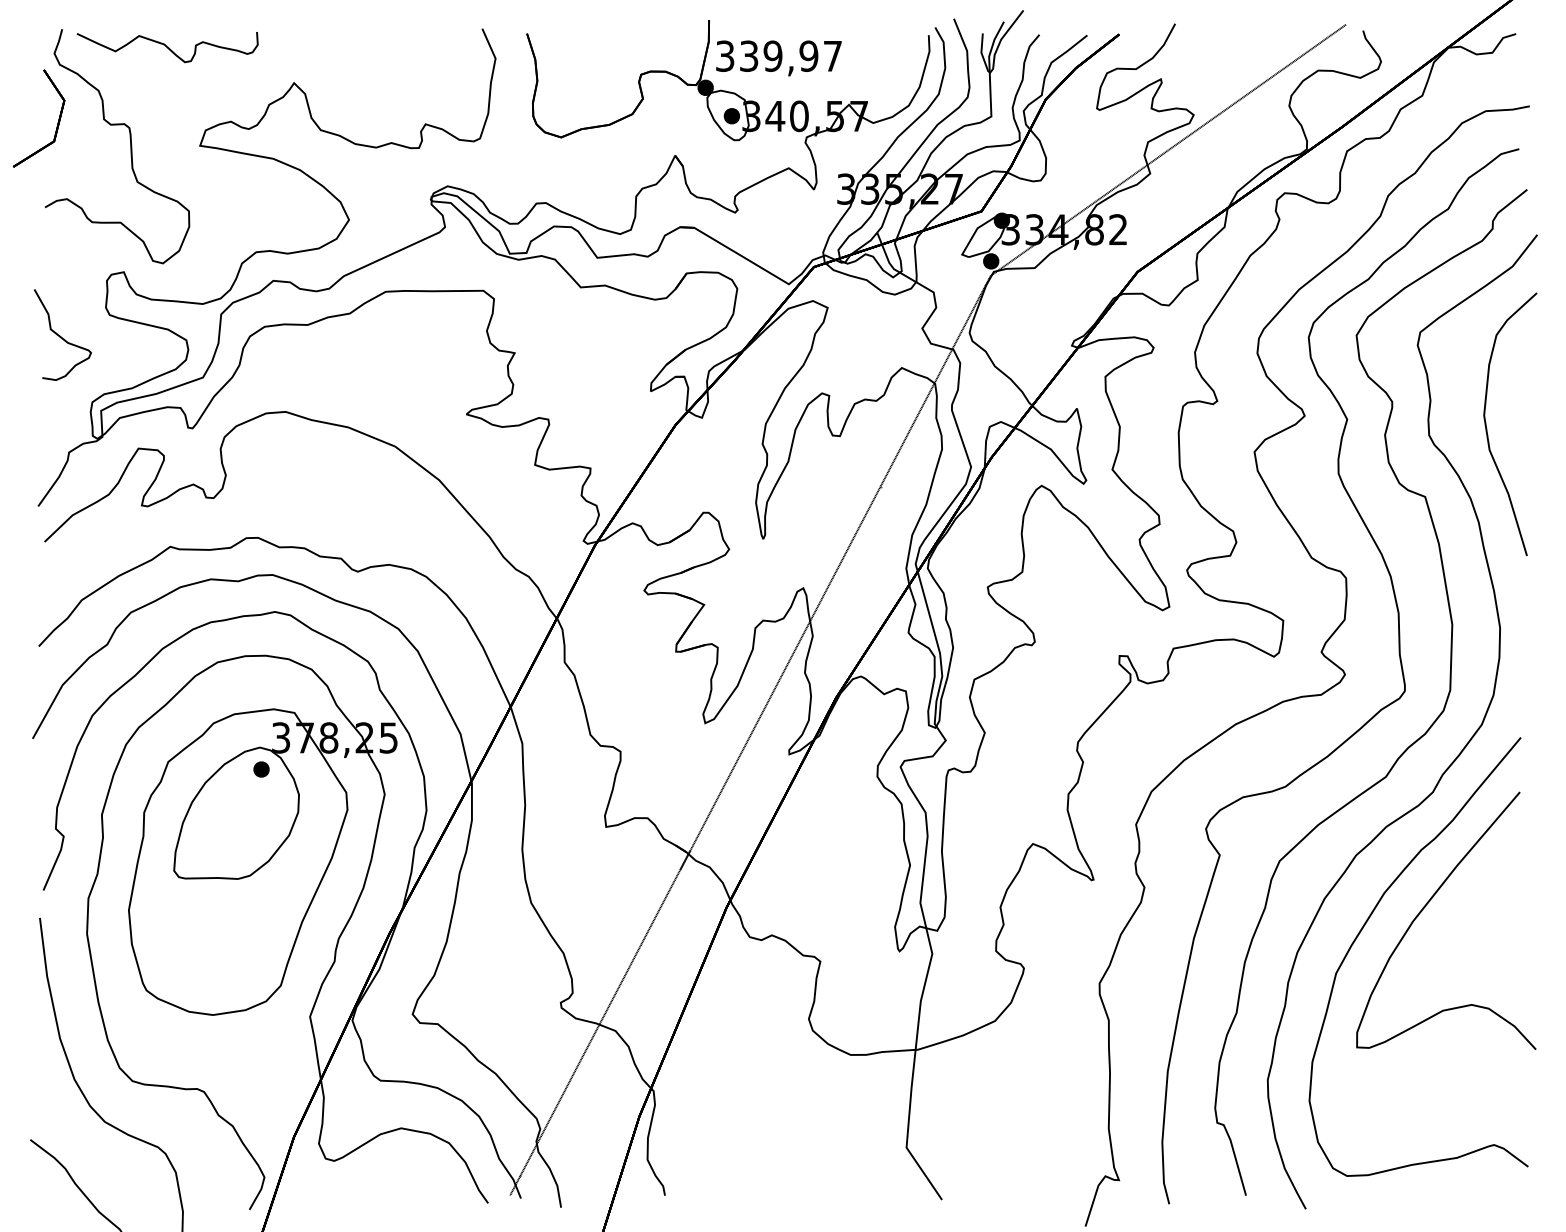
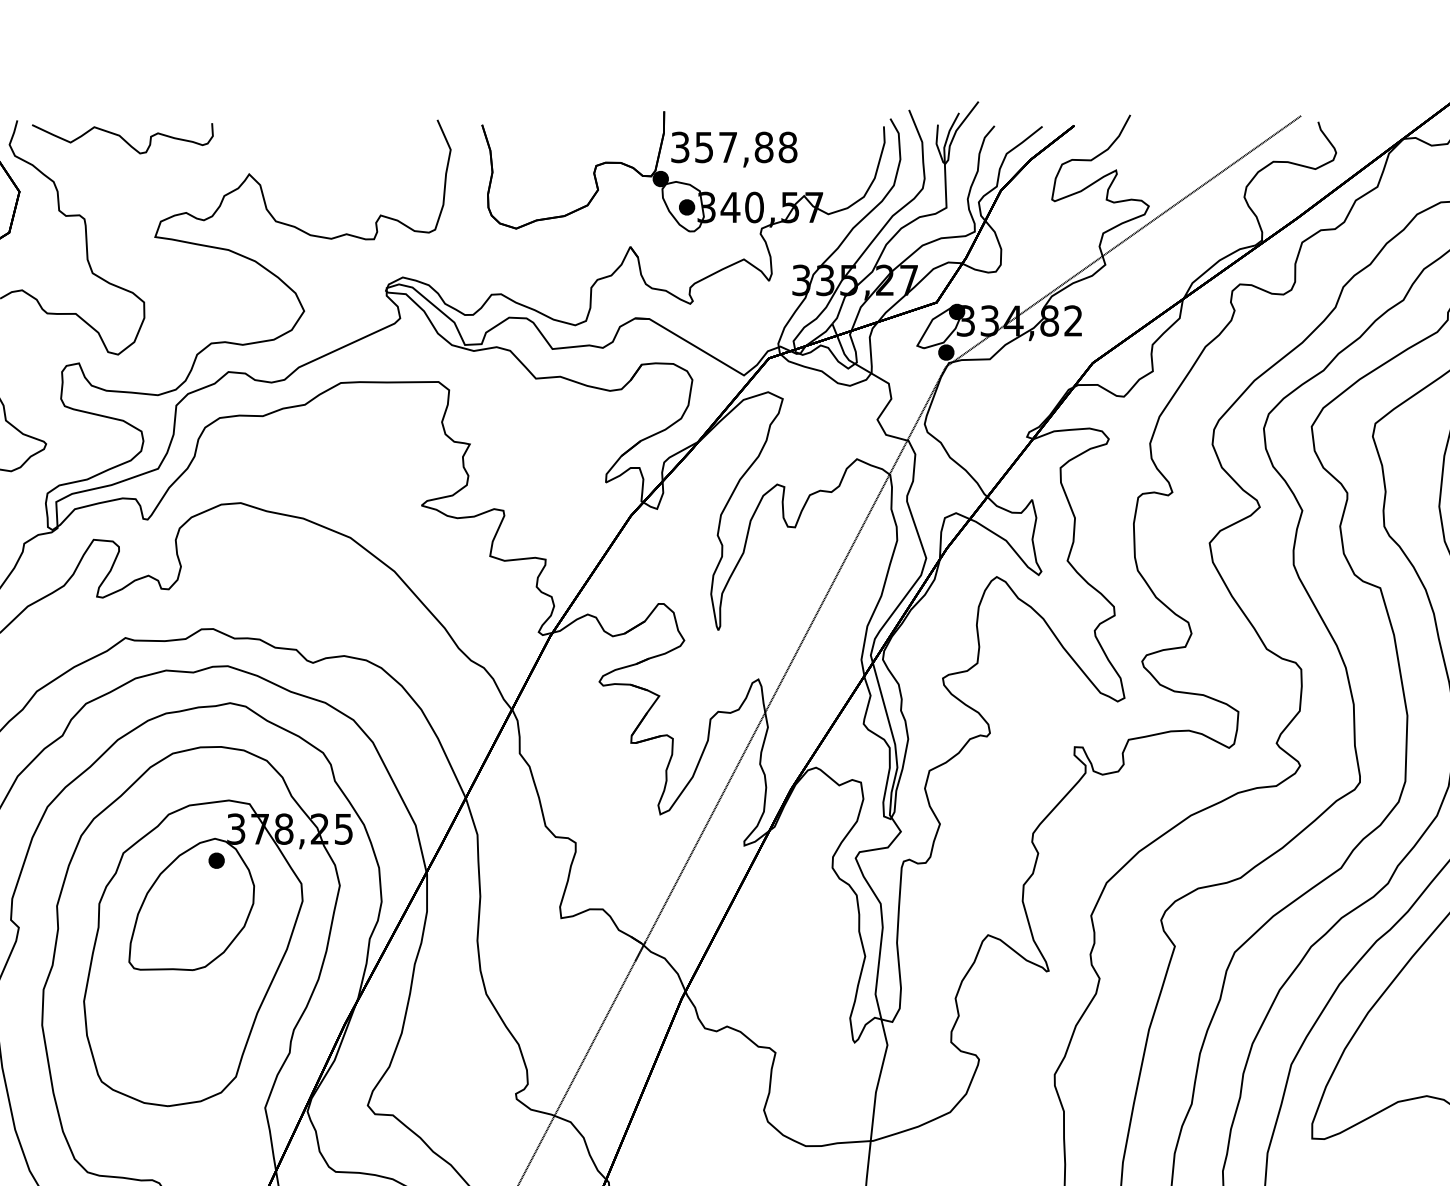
text: (791, 55) -> (746, 146), 339,97 -> 357,88

